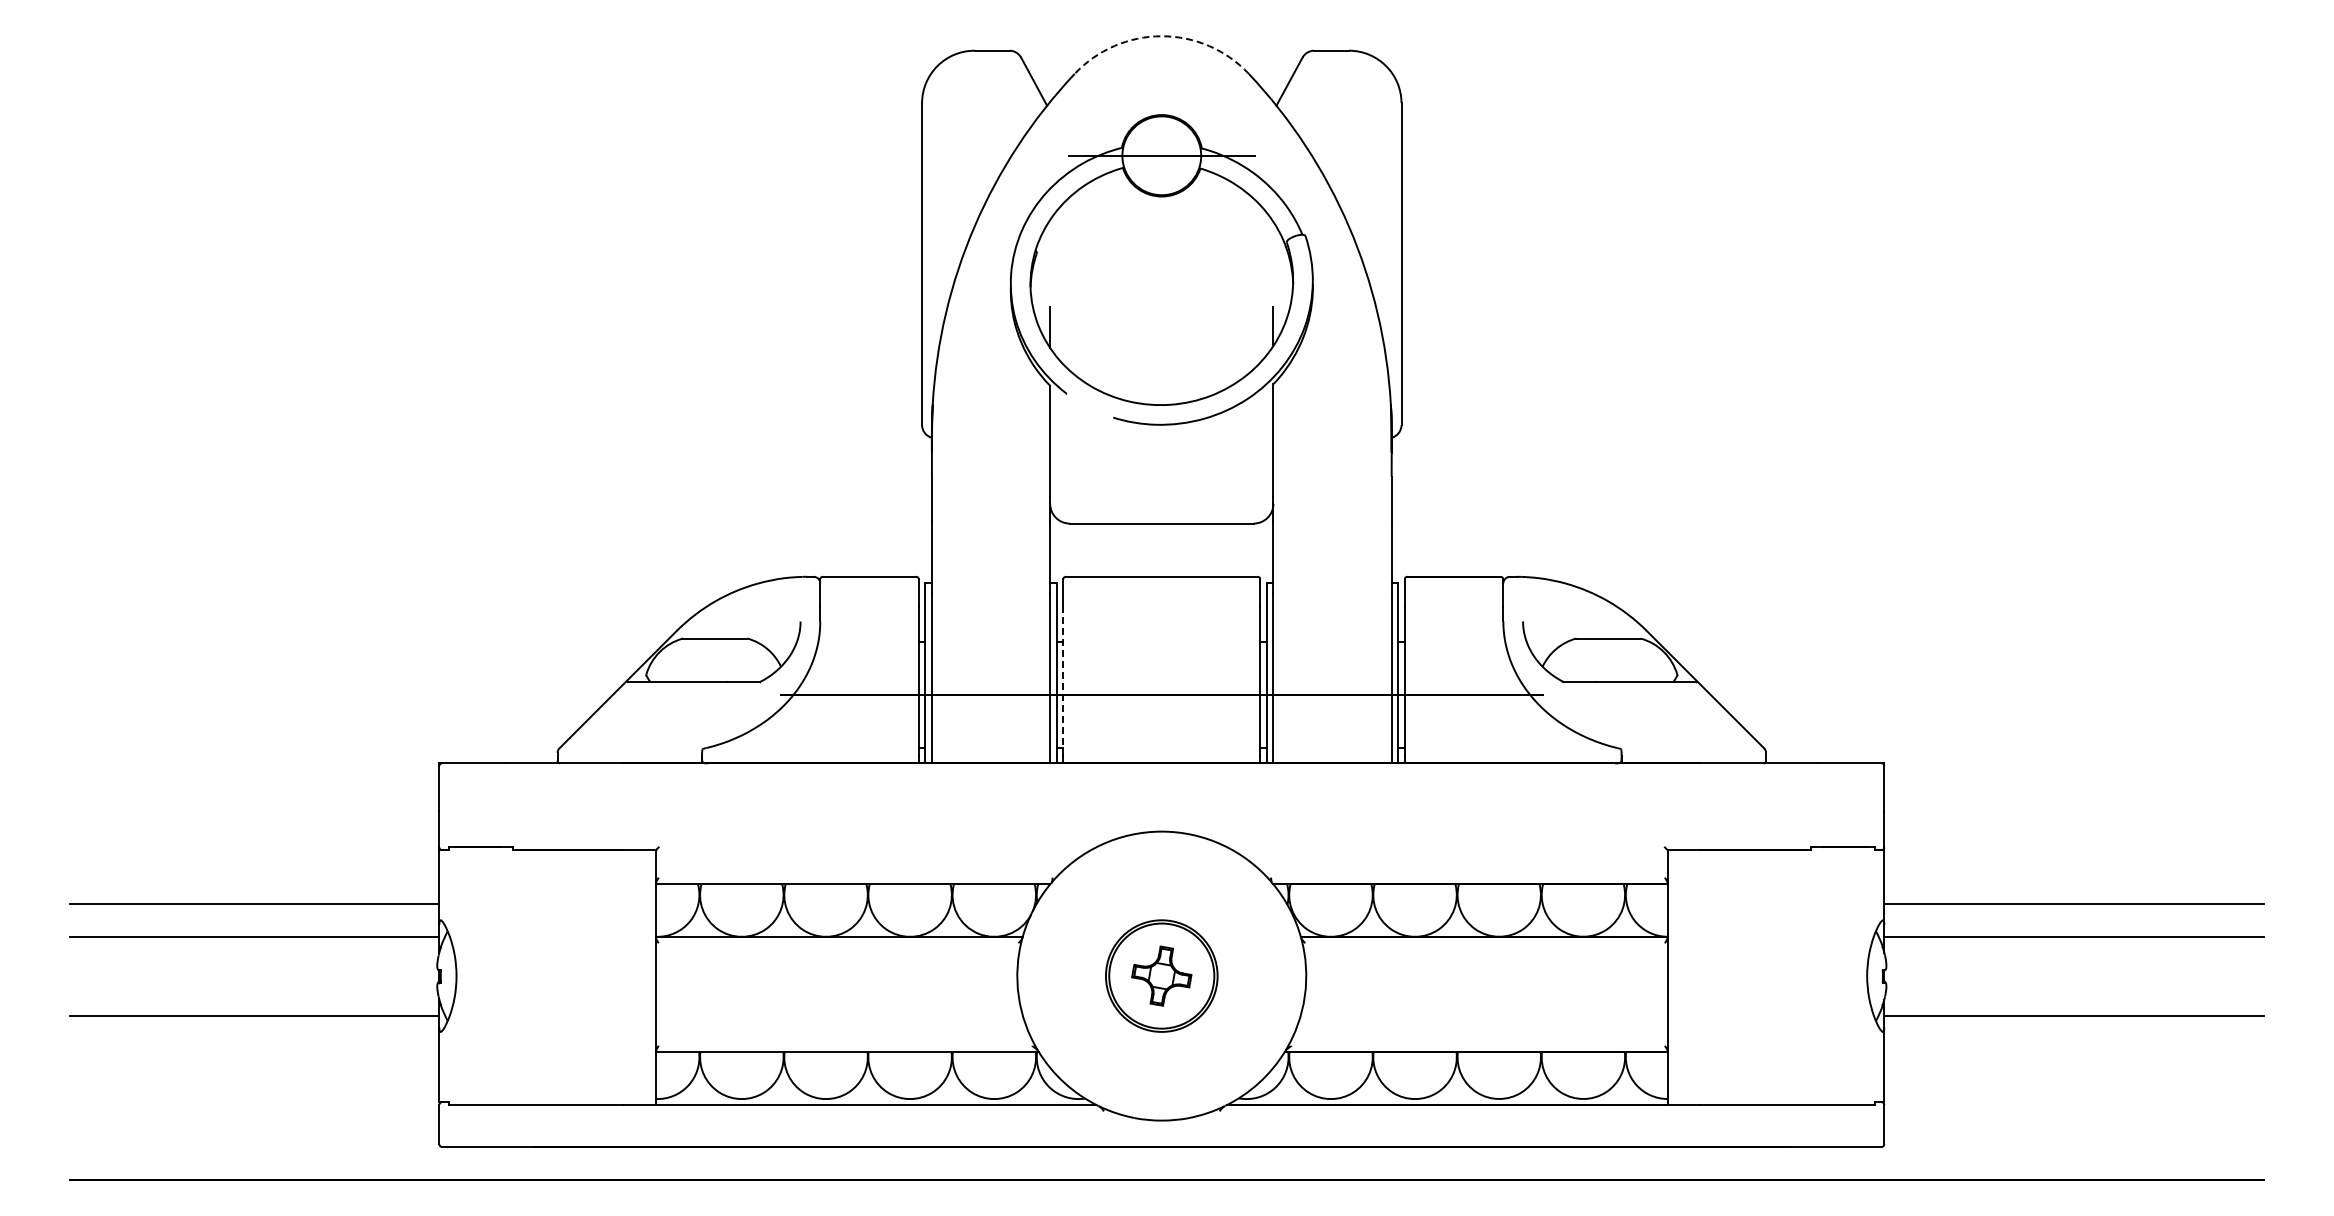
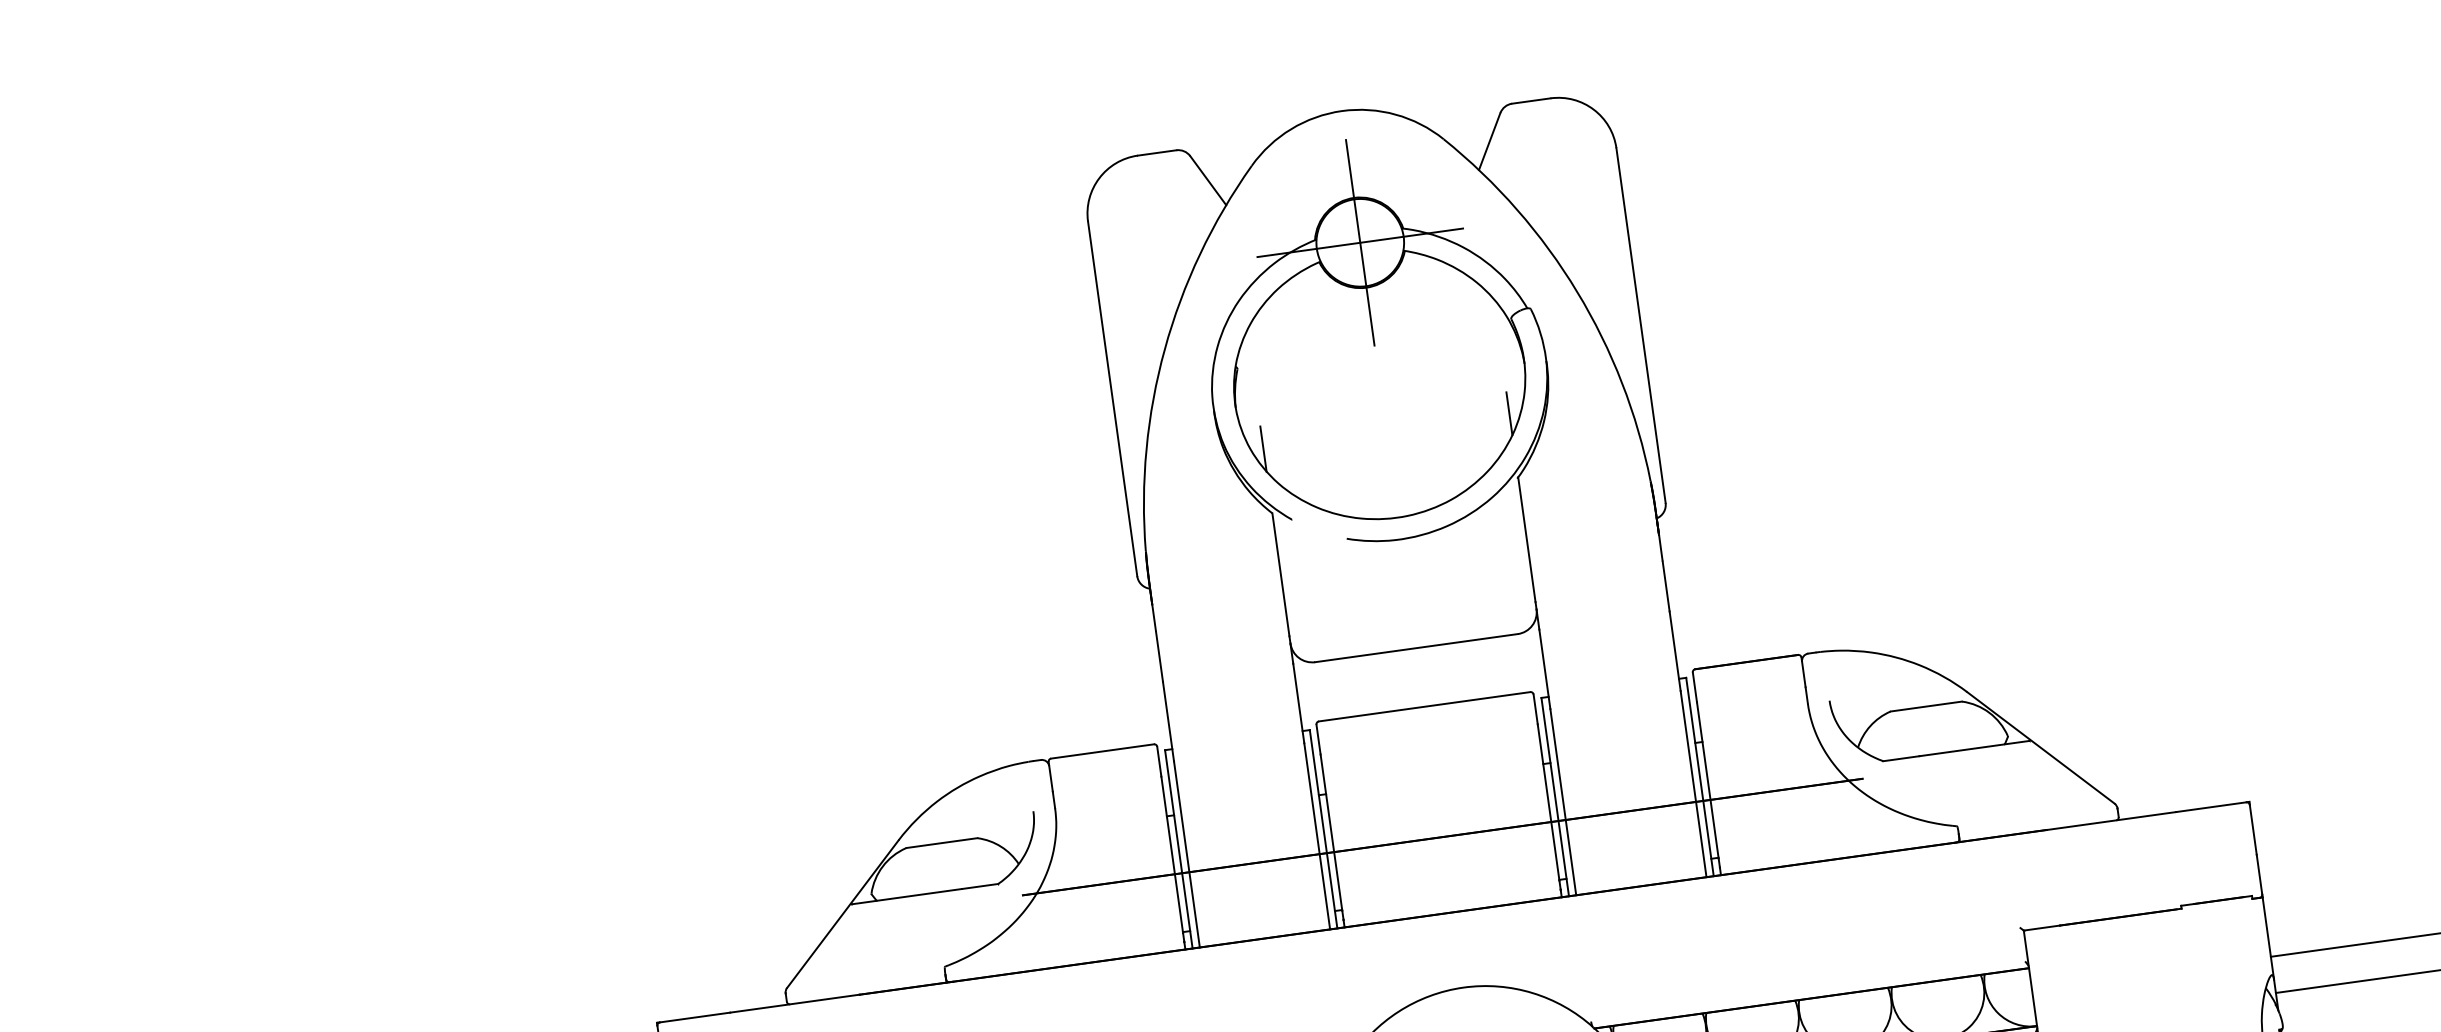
arc: (1161, 36) -> (1341, 111), dashed -> solid
line: (1161, 155) -> (1359, 242), added
line: (1063, 677) -> (1331, 832), dashed -> solid

